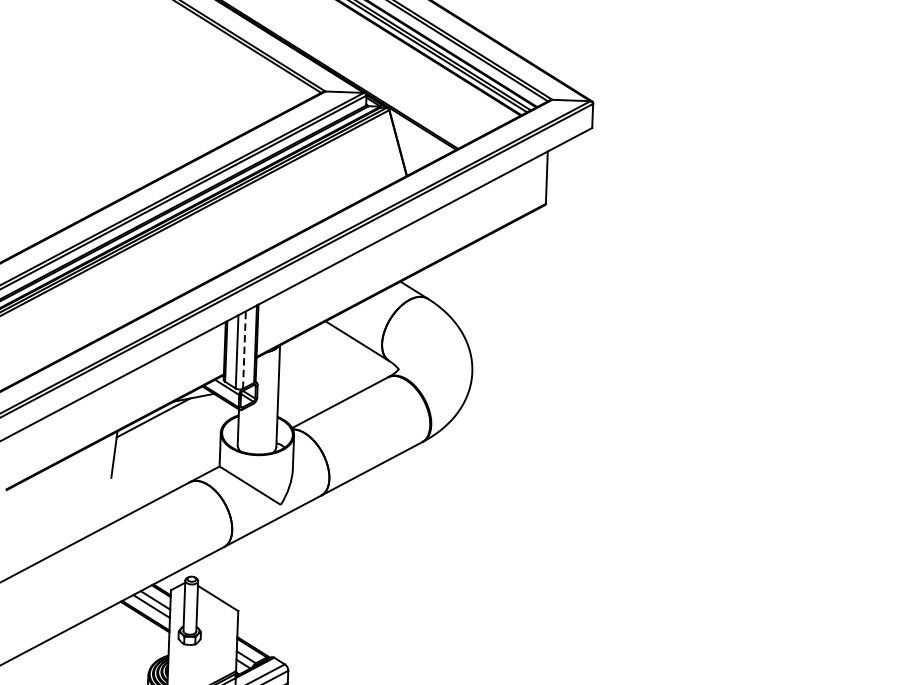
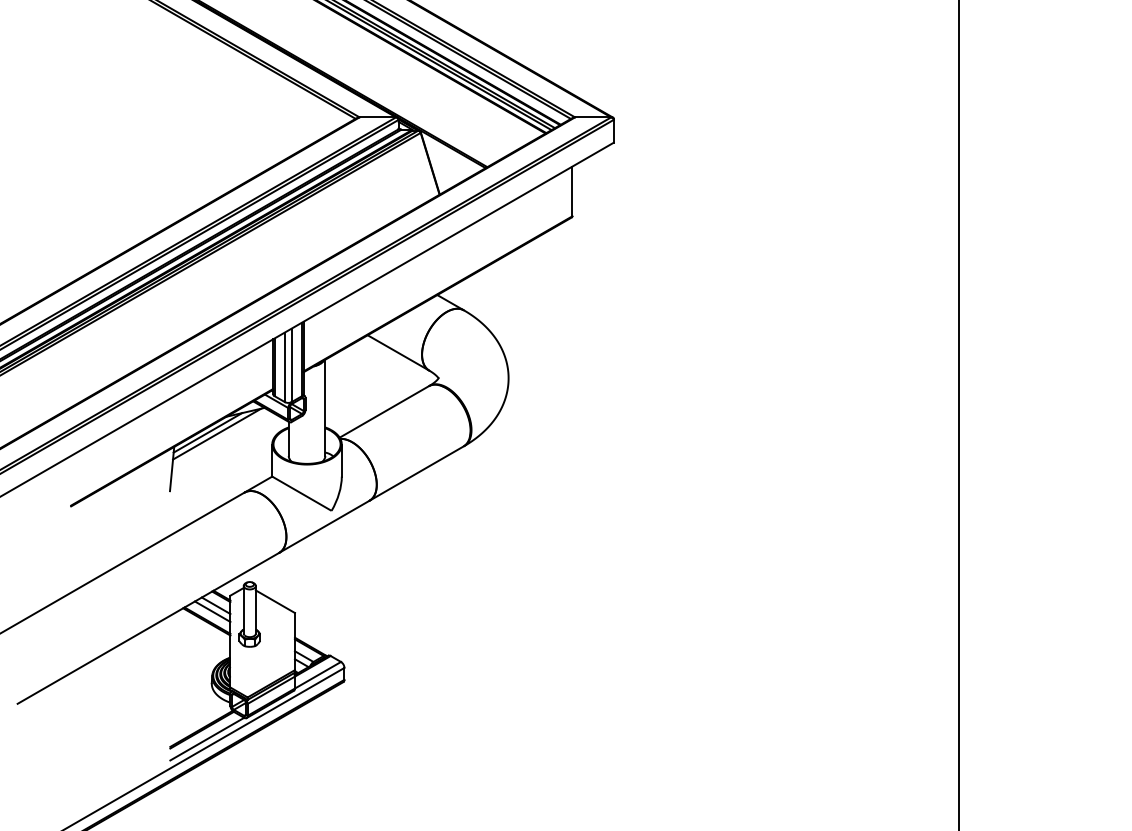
line: (244, 350) -> (291, 365), dashed -> solid
line: (163, 418) -> (217, 433), added

